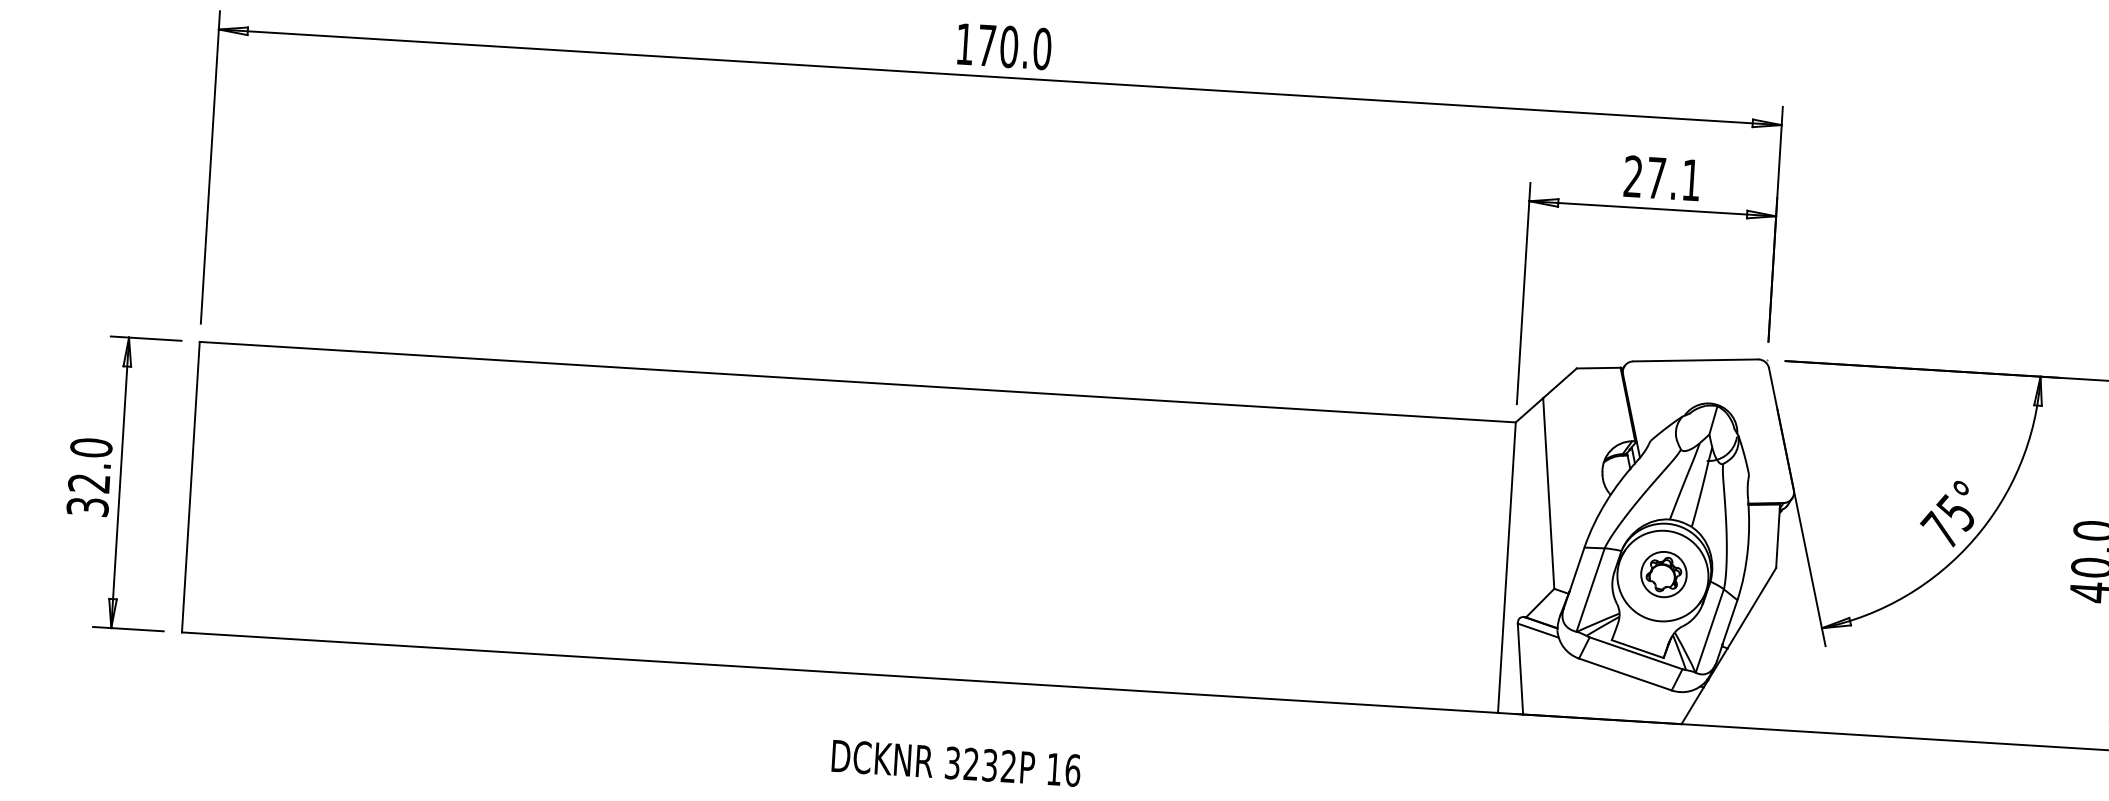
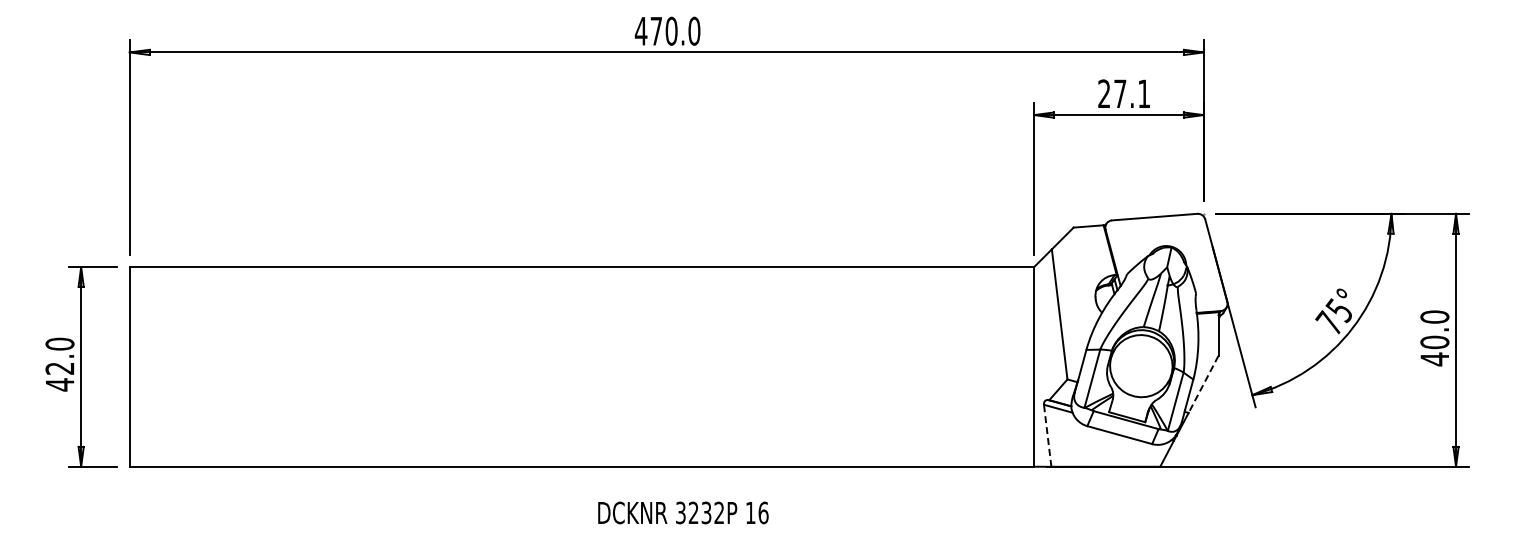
text: (963, 44) -> (640, 31), 170.0 -> 470.0
text: (87, 506) -> (59, 384), 32.0 -> 42.0
part: (1663, 573) -> (1141, 364), removed
line: (1751, 608) -> (1203, 384), solid -> dashed
line: (1520, 668) -> (1047, 435), solid -> dashed
text: (956, 762) -> (683, 512), moved

